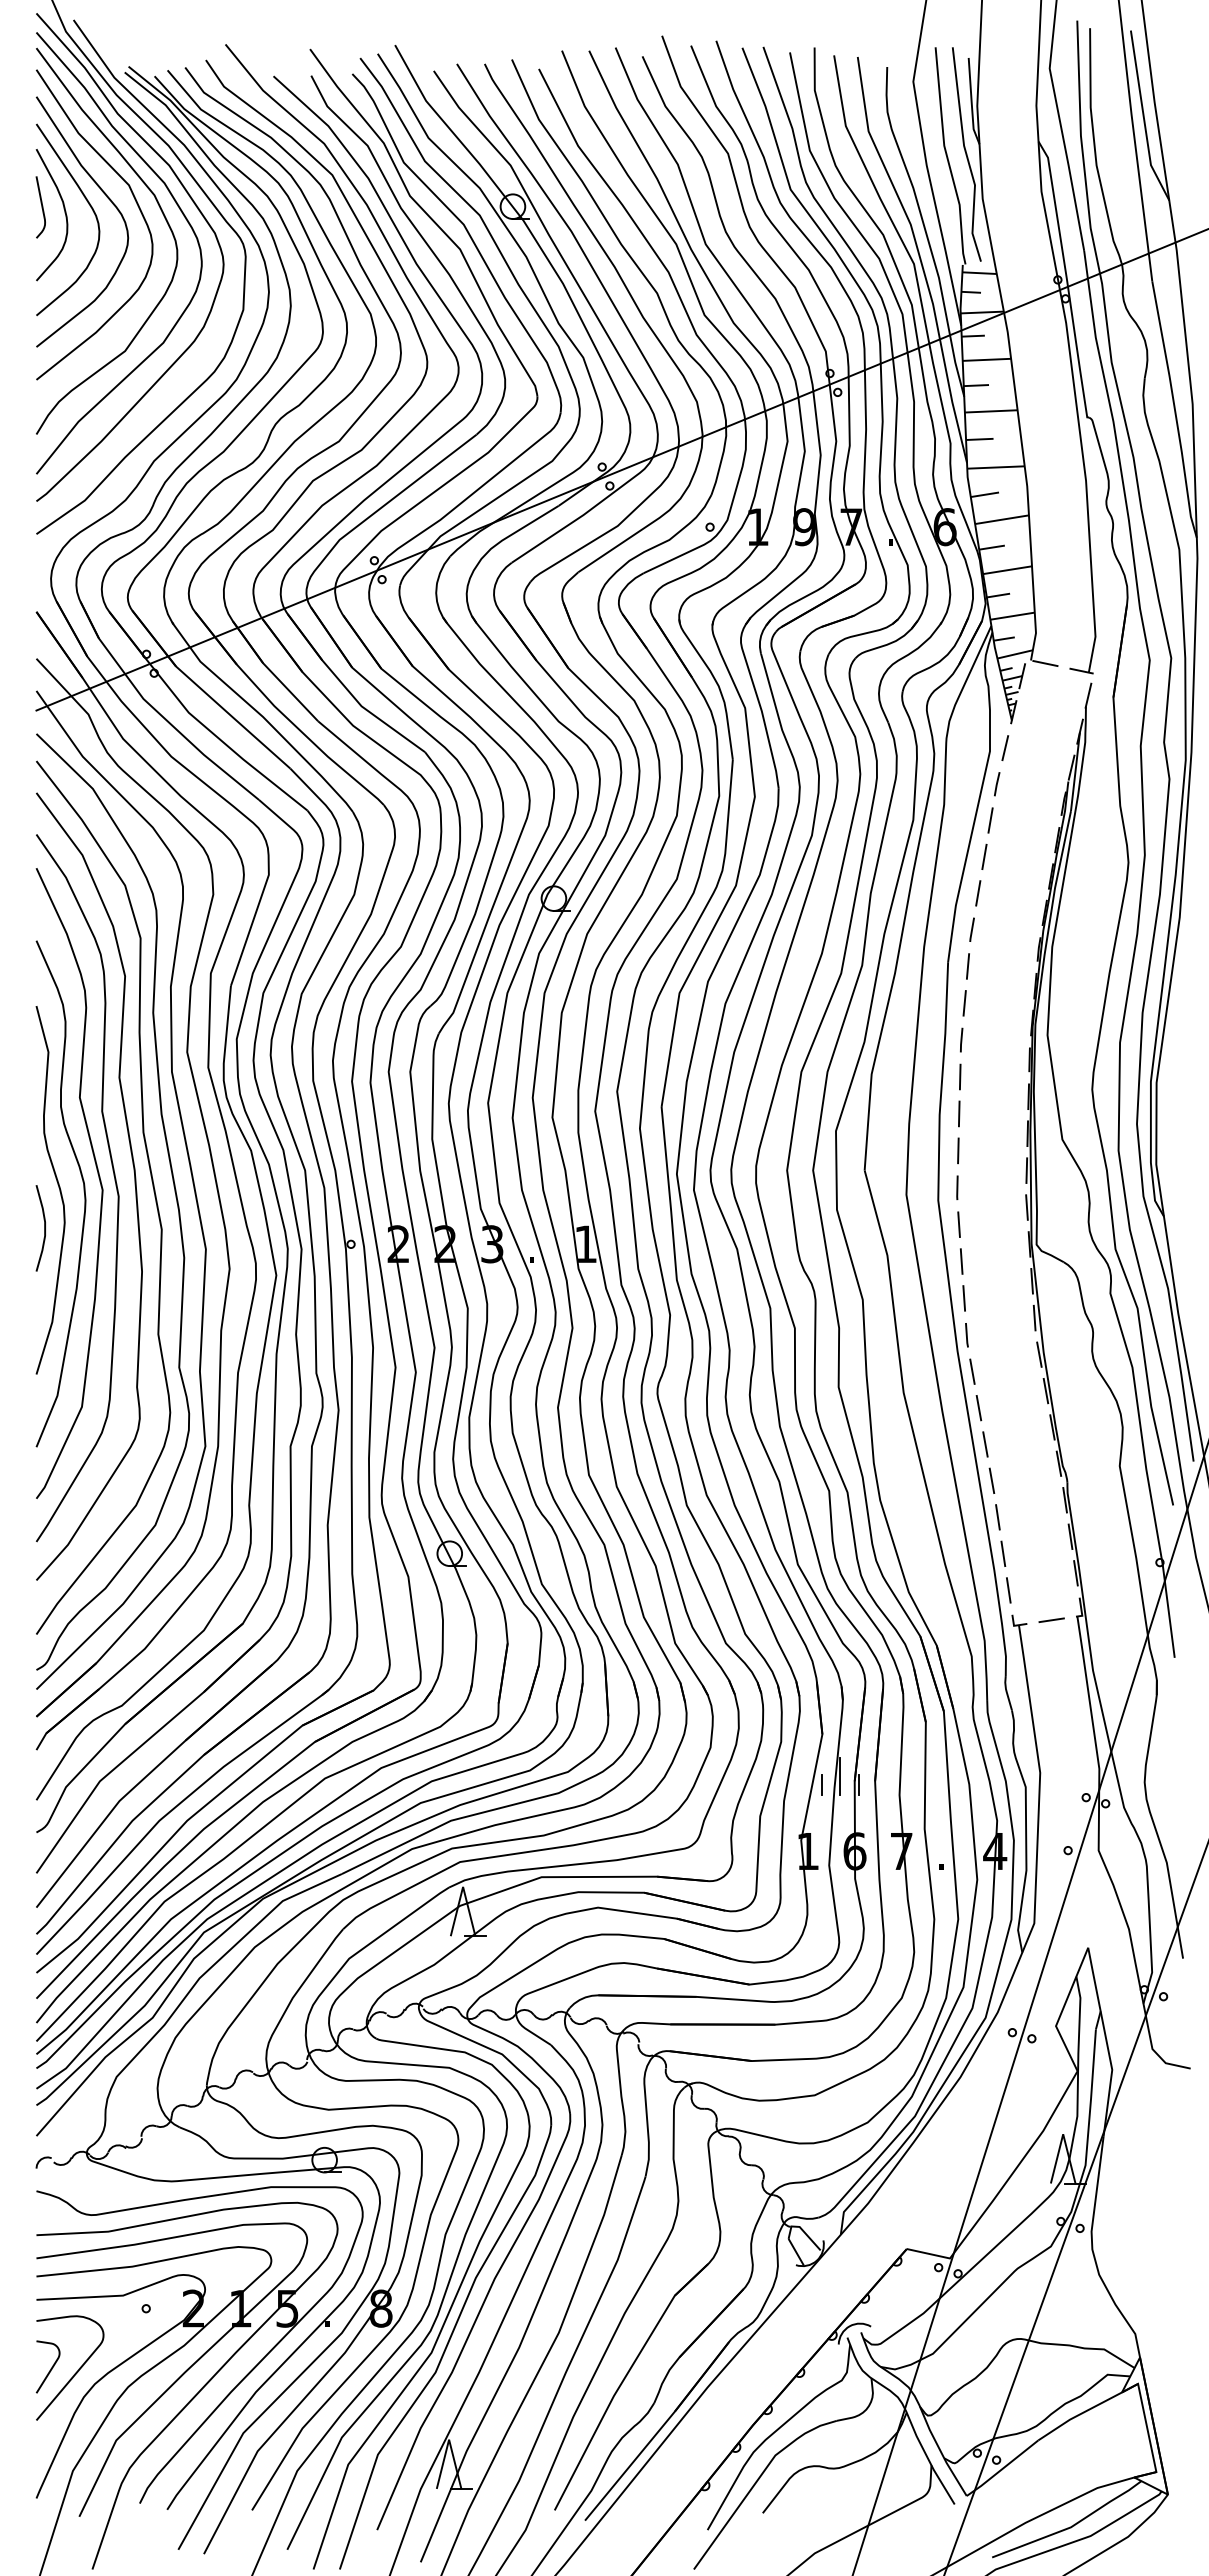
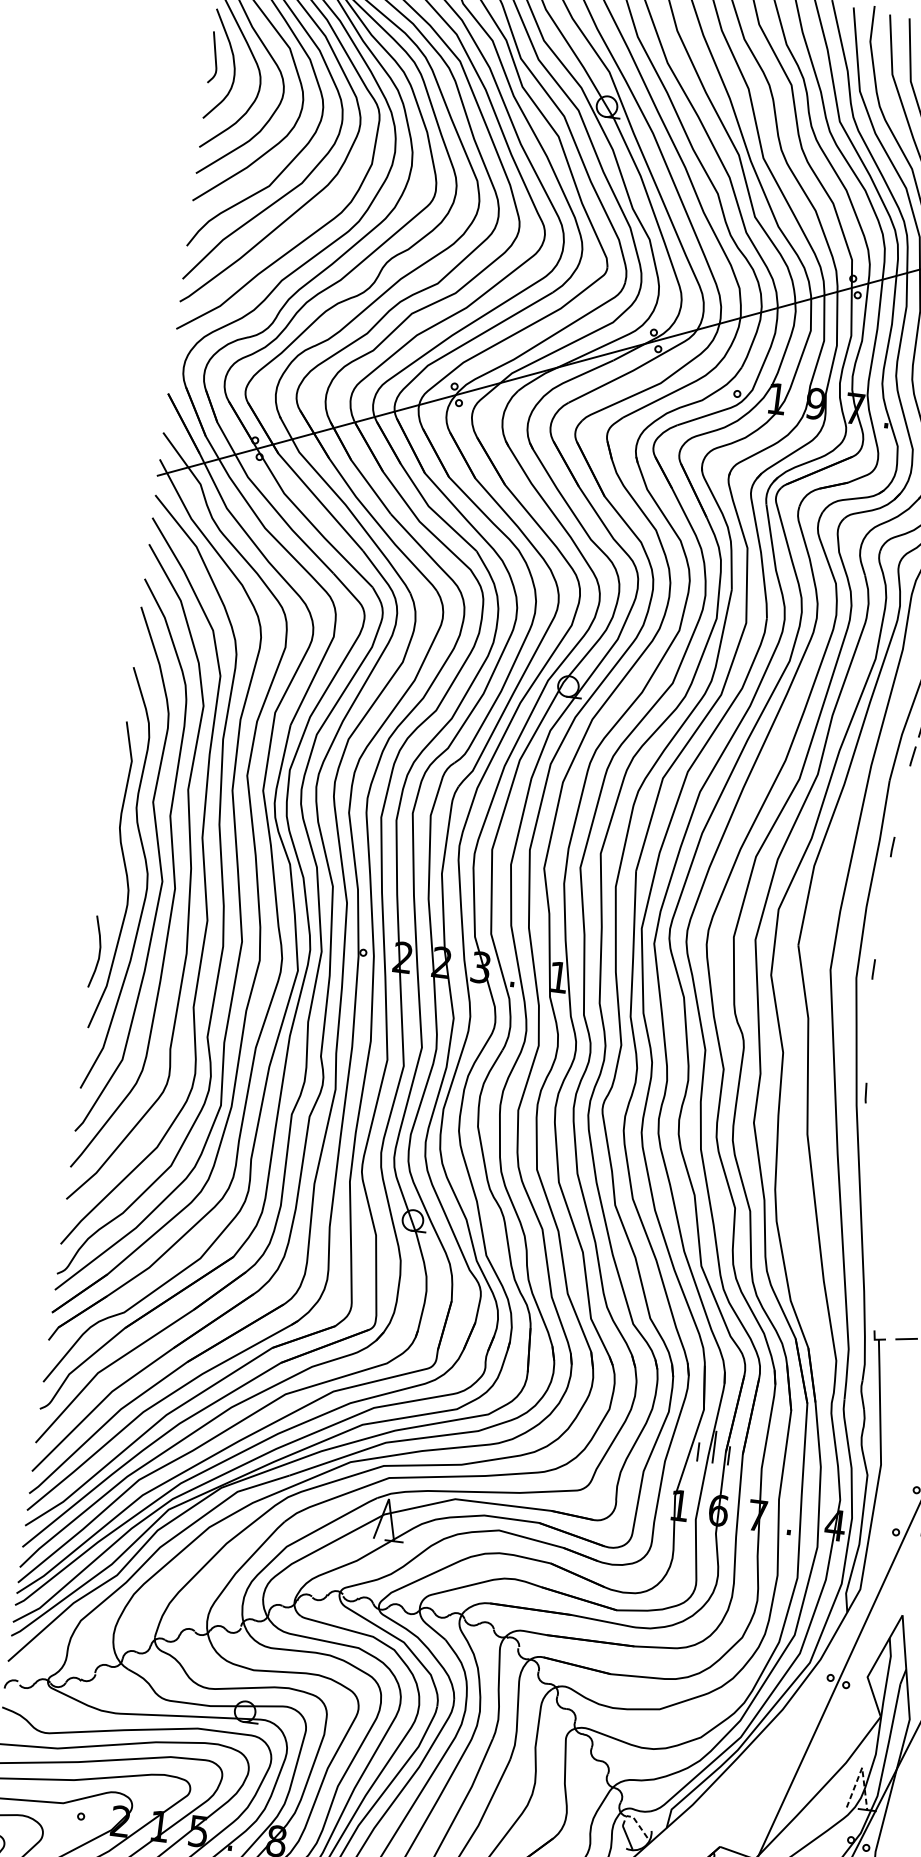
line: (967, 966) -> (905, 786), removed
line: (964, 1003) -> (898, 816), removed
line: (959, 1076) -> (887, 877), removed
line: (958, 1113) -> (882, 907), removed
line: (958, 1150) -> (878, 938), removed
line: (958, 1224) -> (870, 1000), removed
curve: (44, 1228) -> (99, 952), moved
line: (961, 1261) -> (869, 1031), removed
line: (964, 1298) -> (867, 1062), removed
line: (972, 1371) -> (866, 1123), removed
line: (978, 1408) -> (868, 1155), removed
line: (985, 1444) -> (870, 1185), removed
line: (991, 1480) -> (871, 1216), removed
line: (997, 1517) -> (872, 1247), removed
line: (1003, 1553) -> (873, 1278), removed
line: (1008, 1590) -> (873, 1309), removed
line: (1063, 2134) -> (862, 1768), solid -> dashed
line: (802, 2229) -> (635, 1819), solid -> dashed

